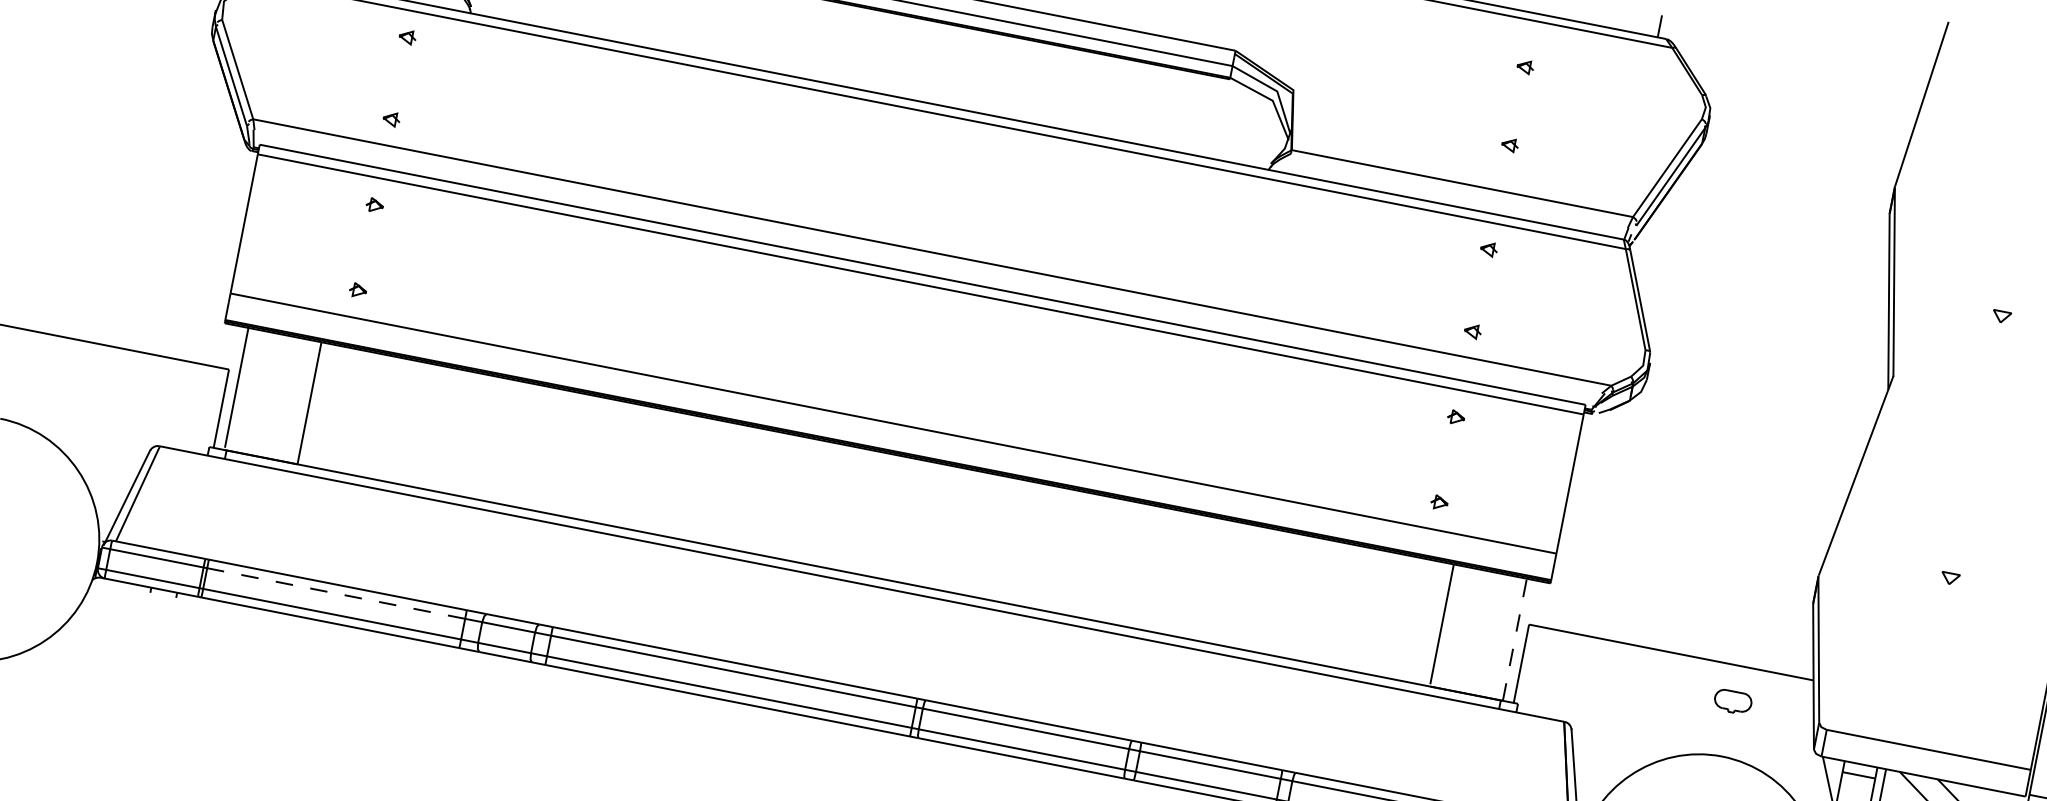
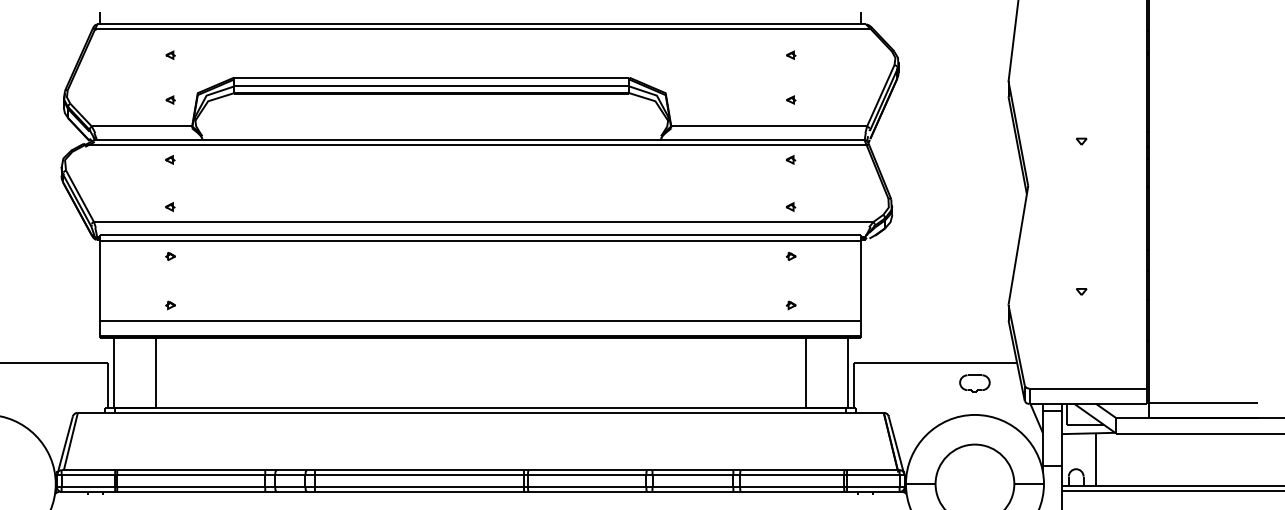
line: (334, 593) -> (190, 475), dashed -> solid
line: (1514, 639) -> (847, 372), dashed -> solid
part: (1732, 701) -> (974, 383), size x1.43

